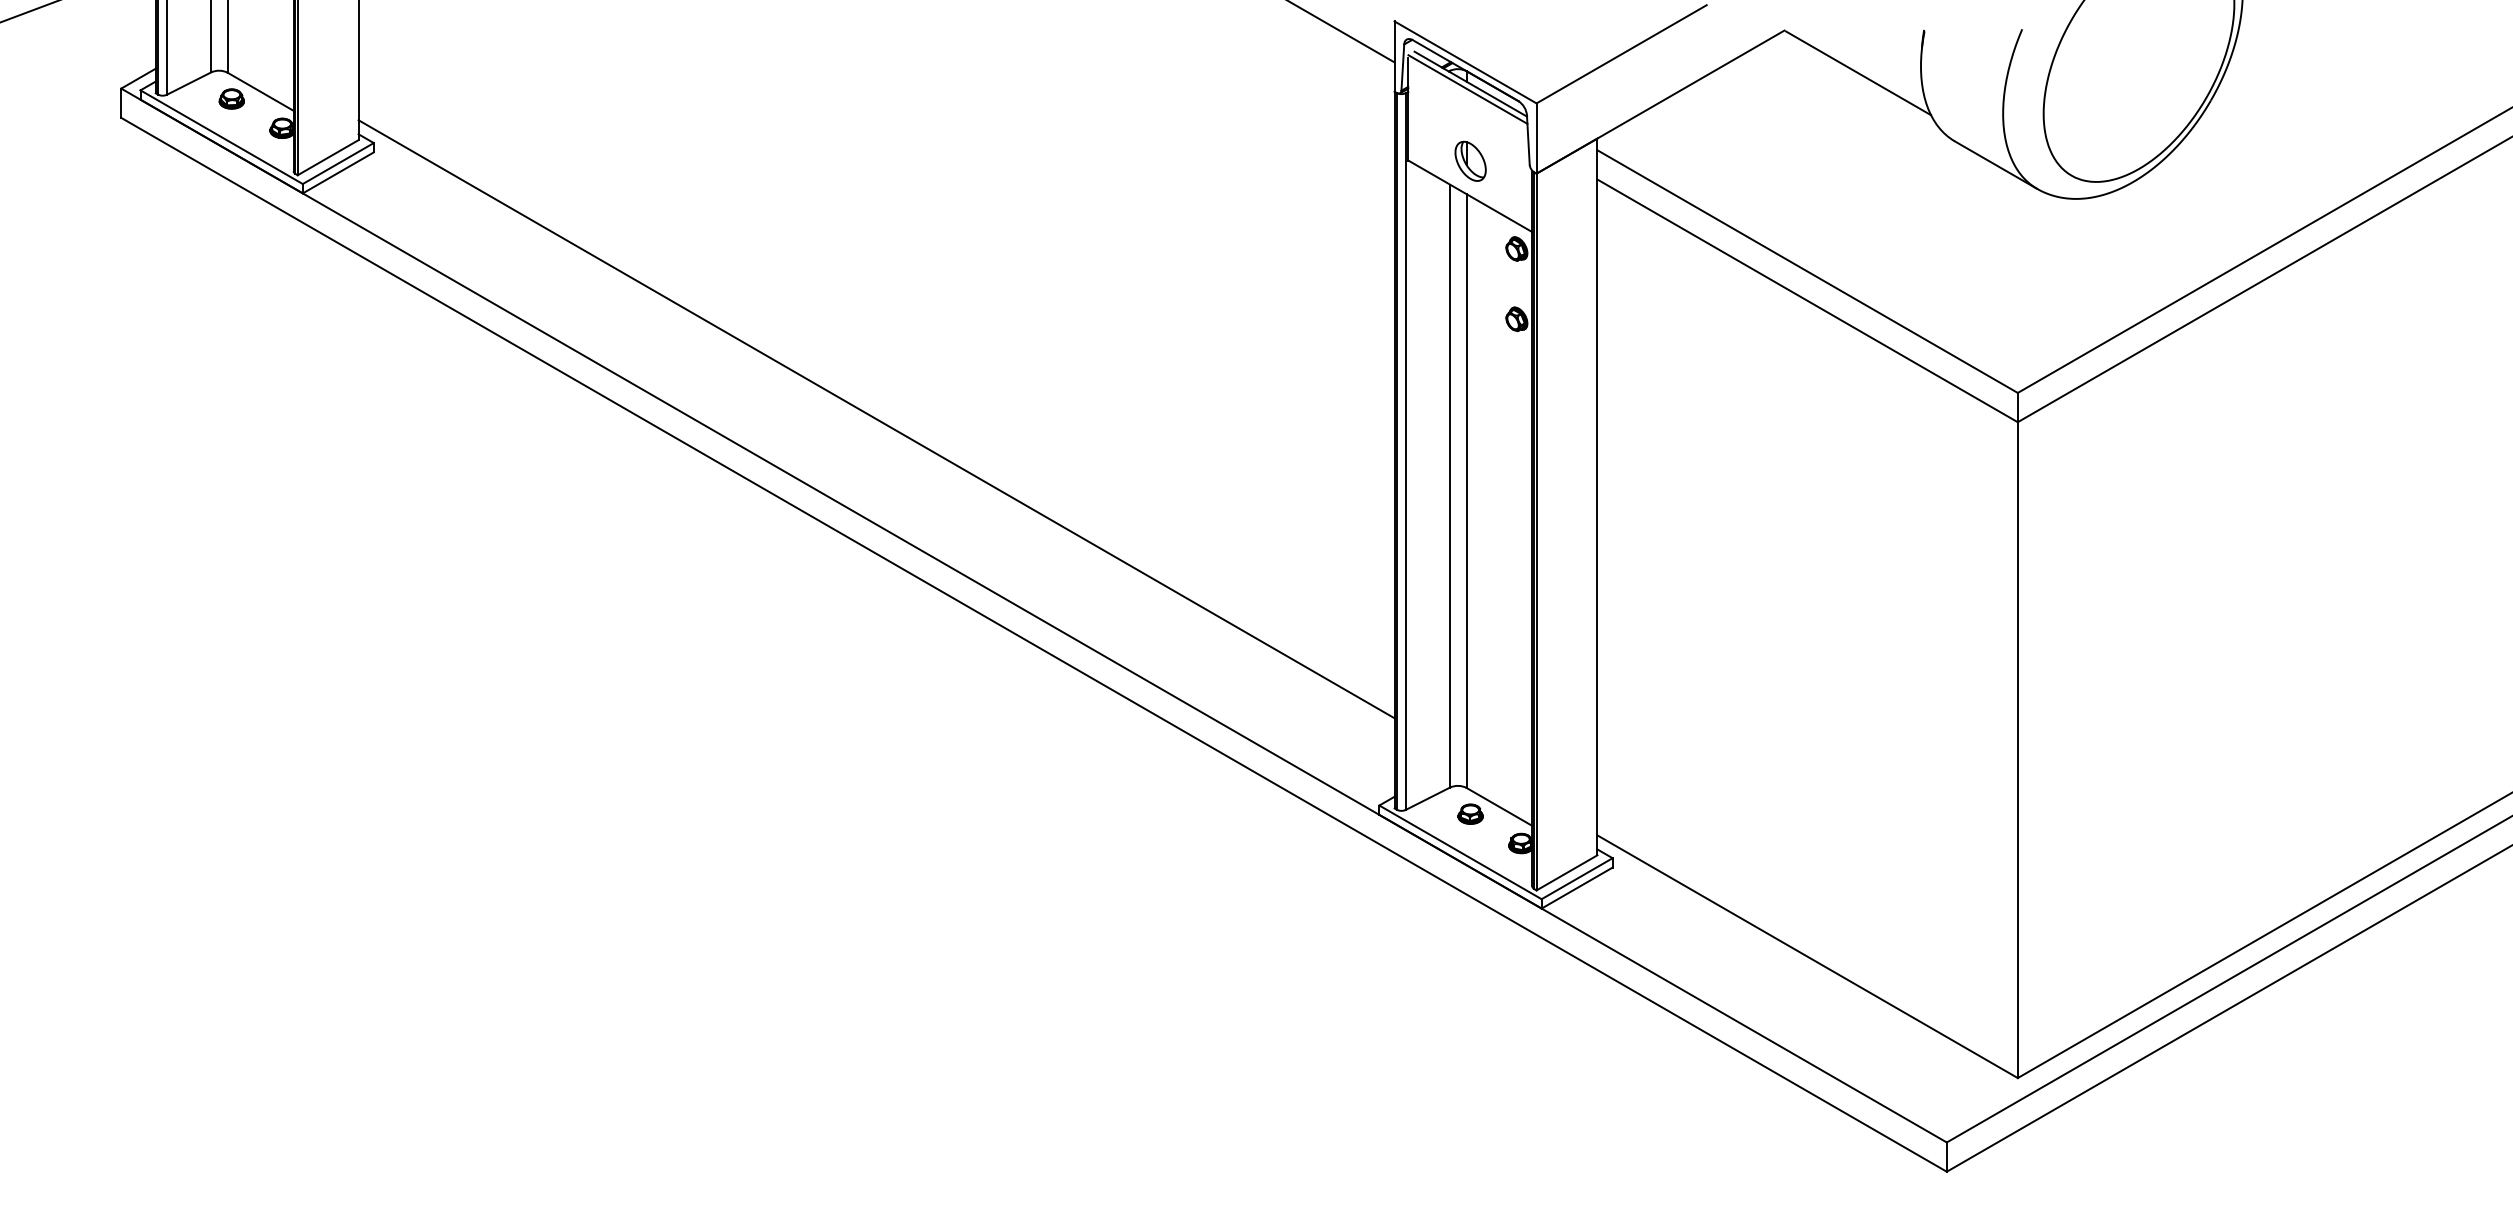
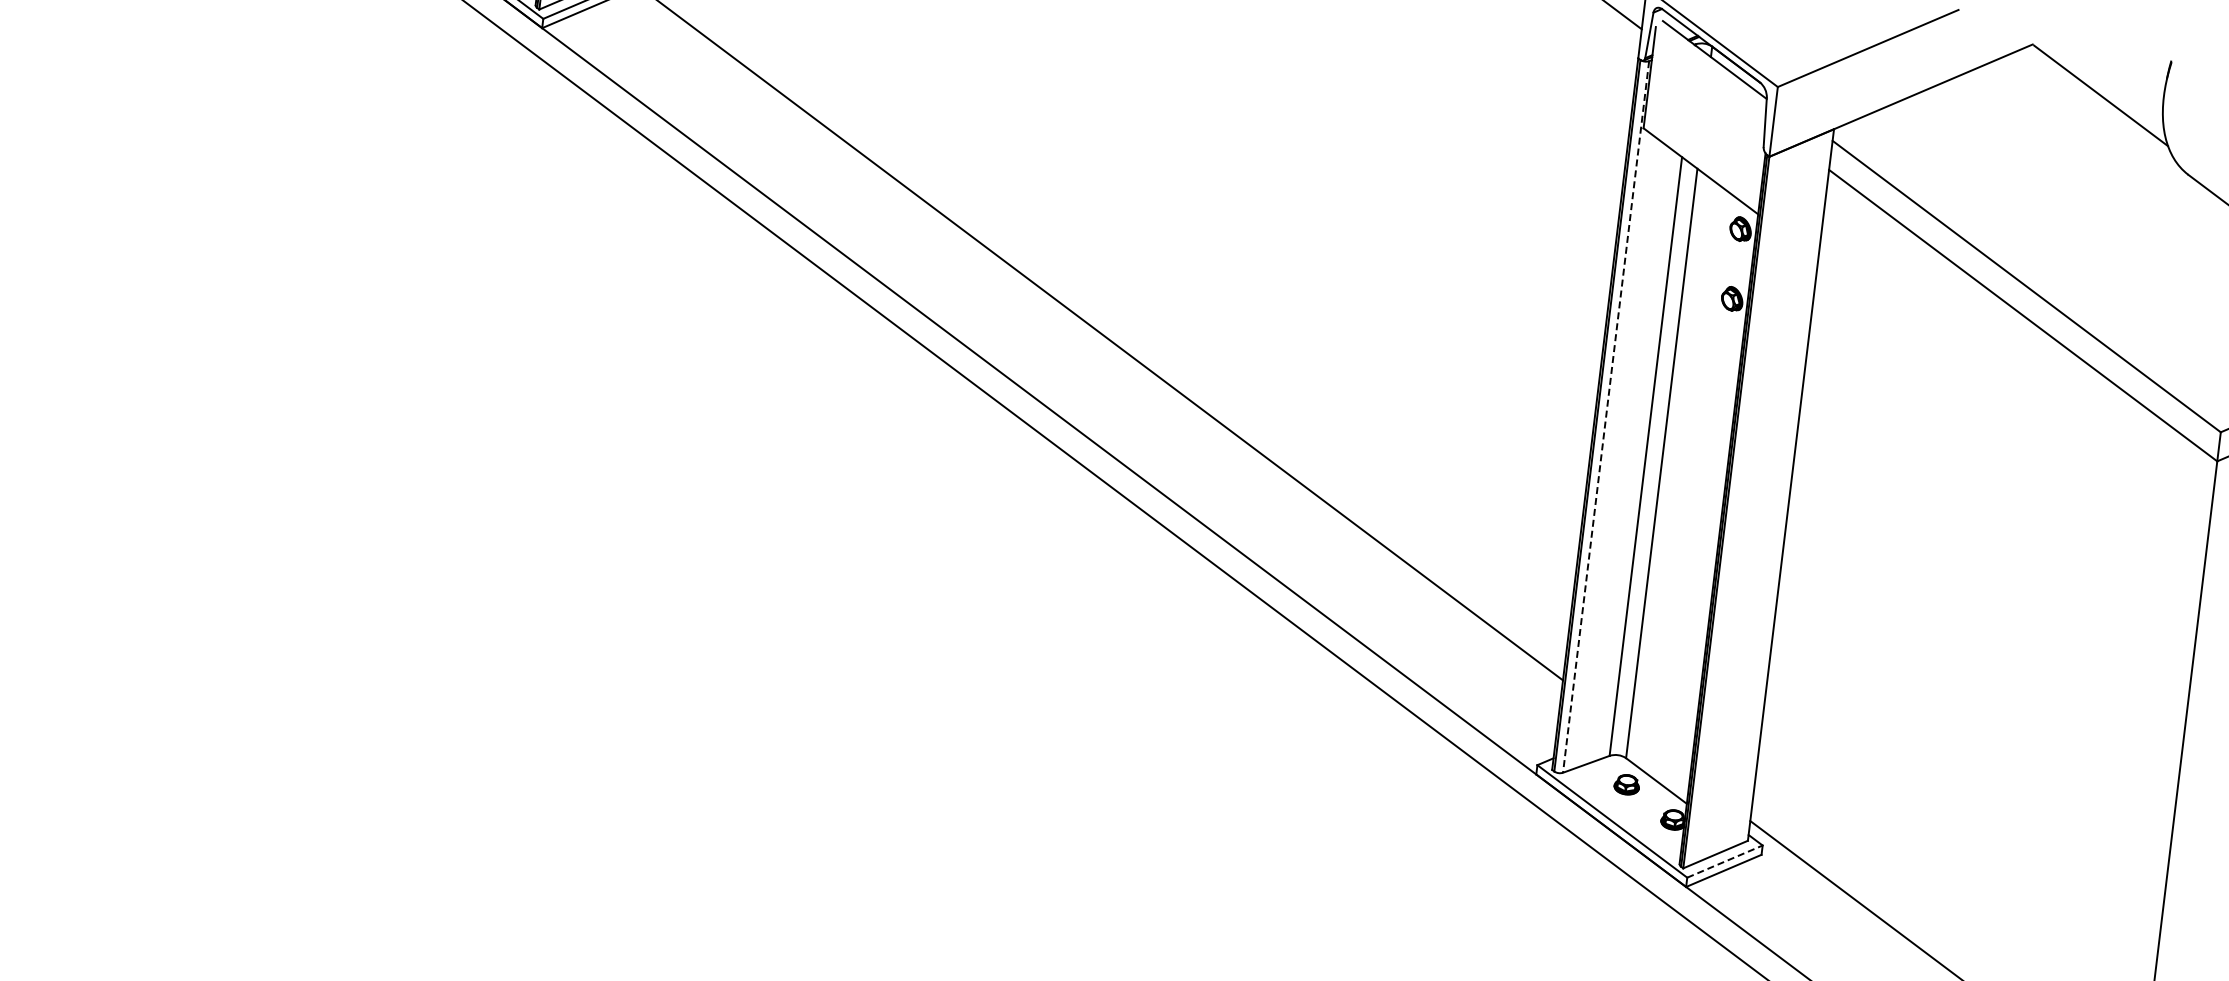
line: (1467, 89) -> (1710, 64), removed
part: (1470, 160) -> (1705, 135), removed
line: (1405, 452) -> (1605, 417), solid -> dashed
line: (1577, 878) -> (1725, 861), solid -> dashed

